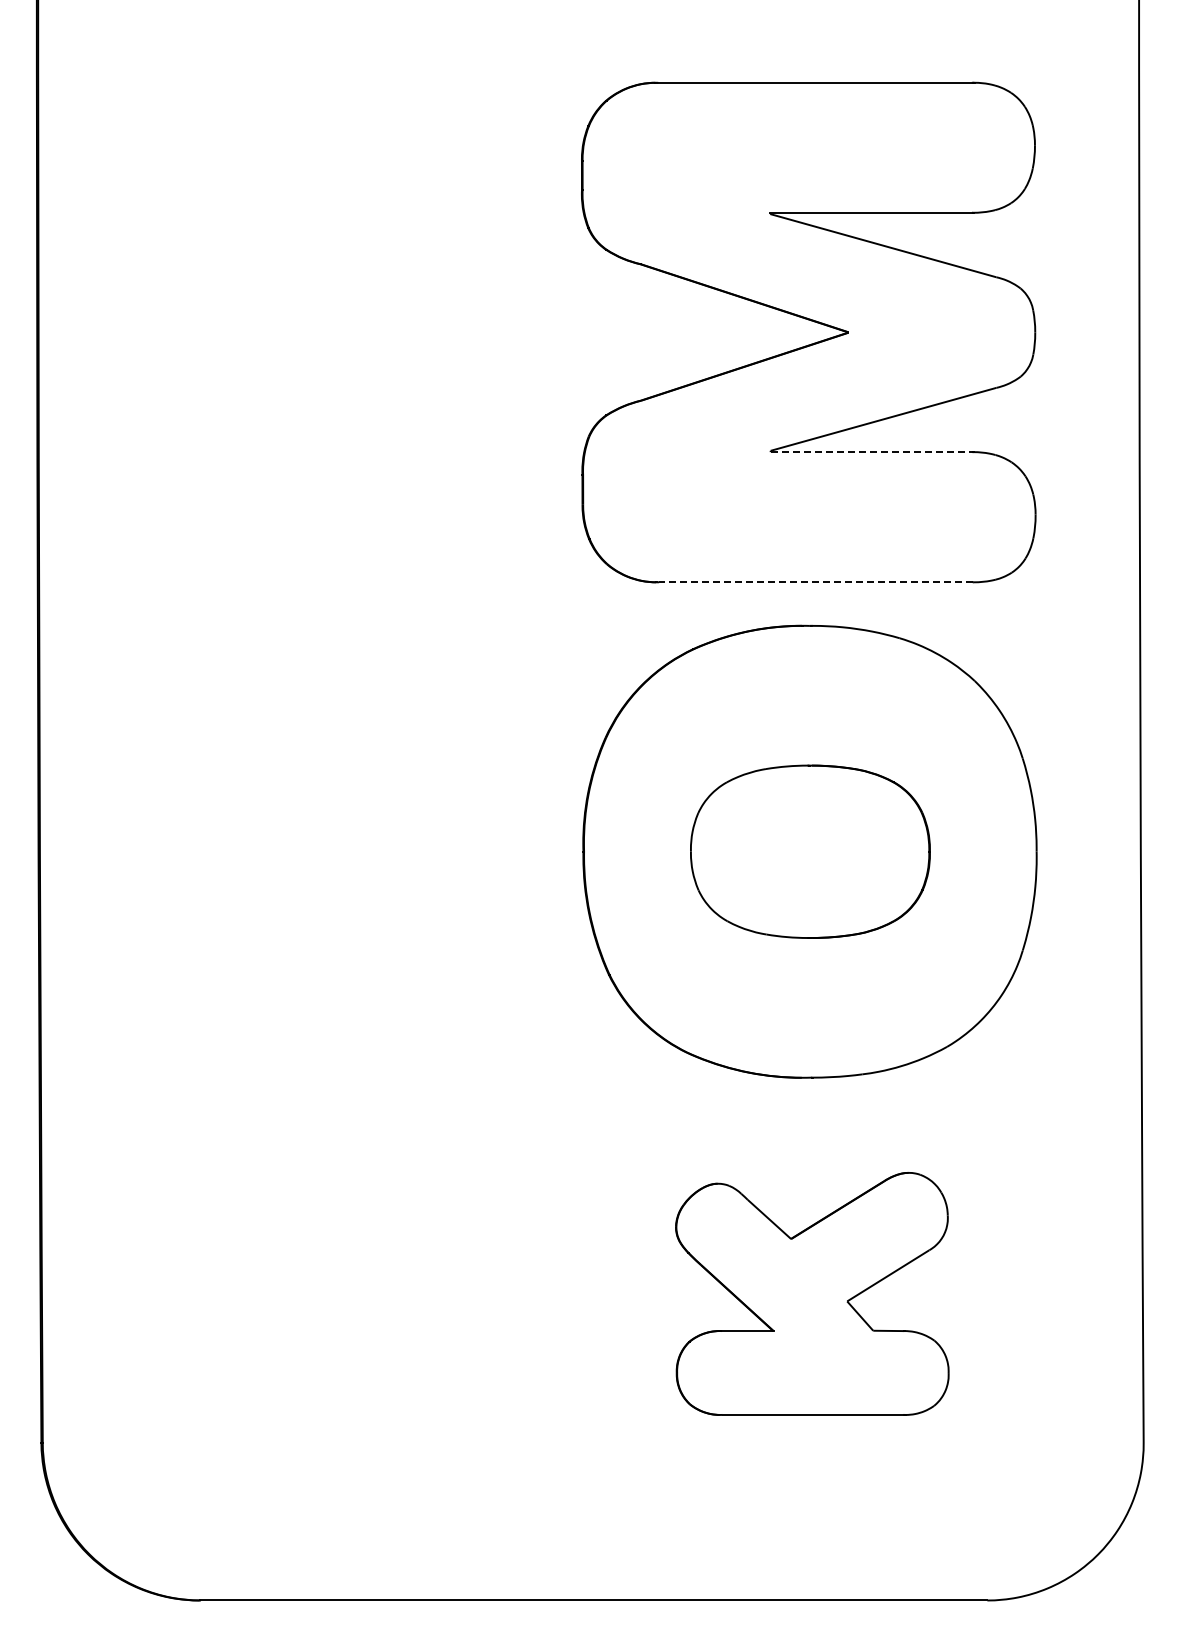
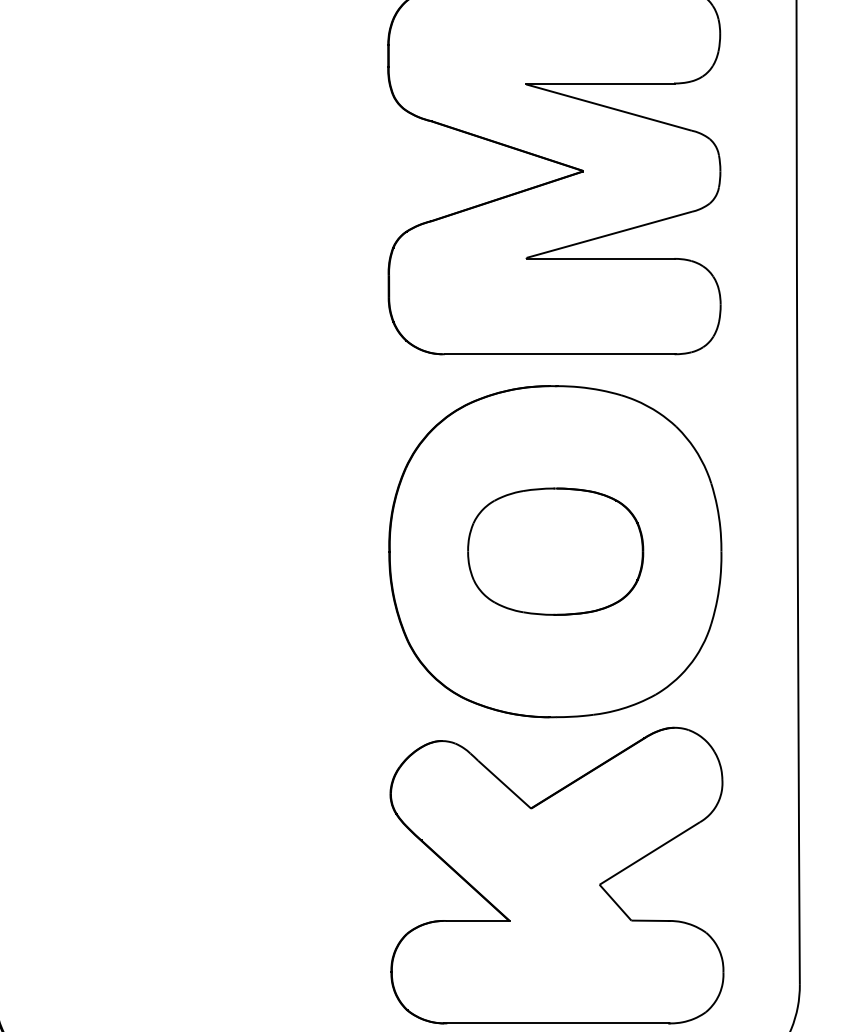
line: (872, 452) -> (601, 259), dashed -> solid
line: (815, 582) -> (559, 354), dashed -> solid
part: (812, 1293) -> (557, 875), size x1.67

